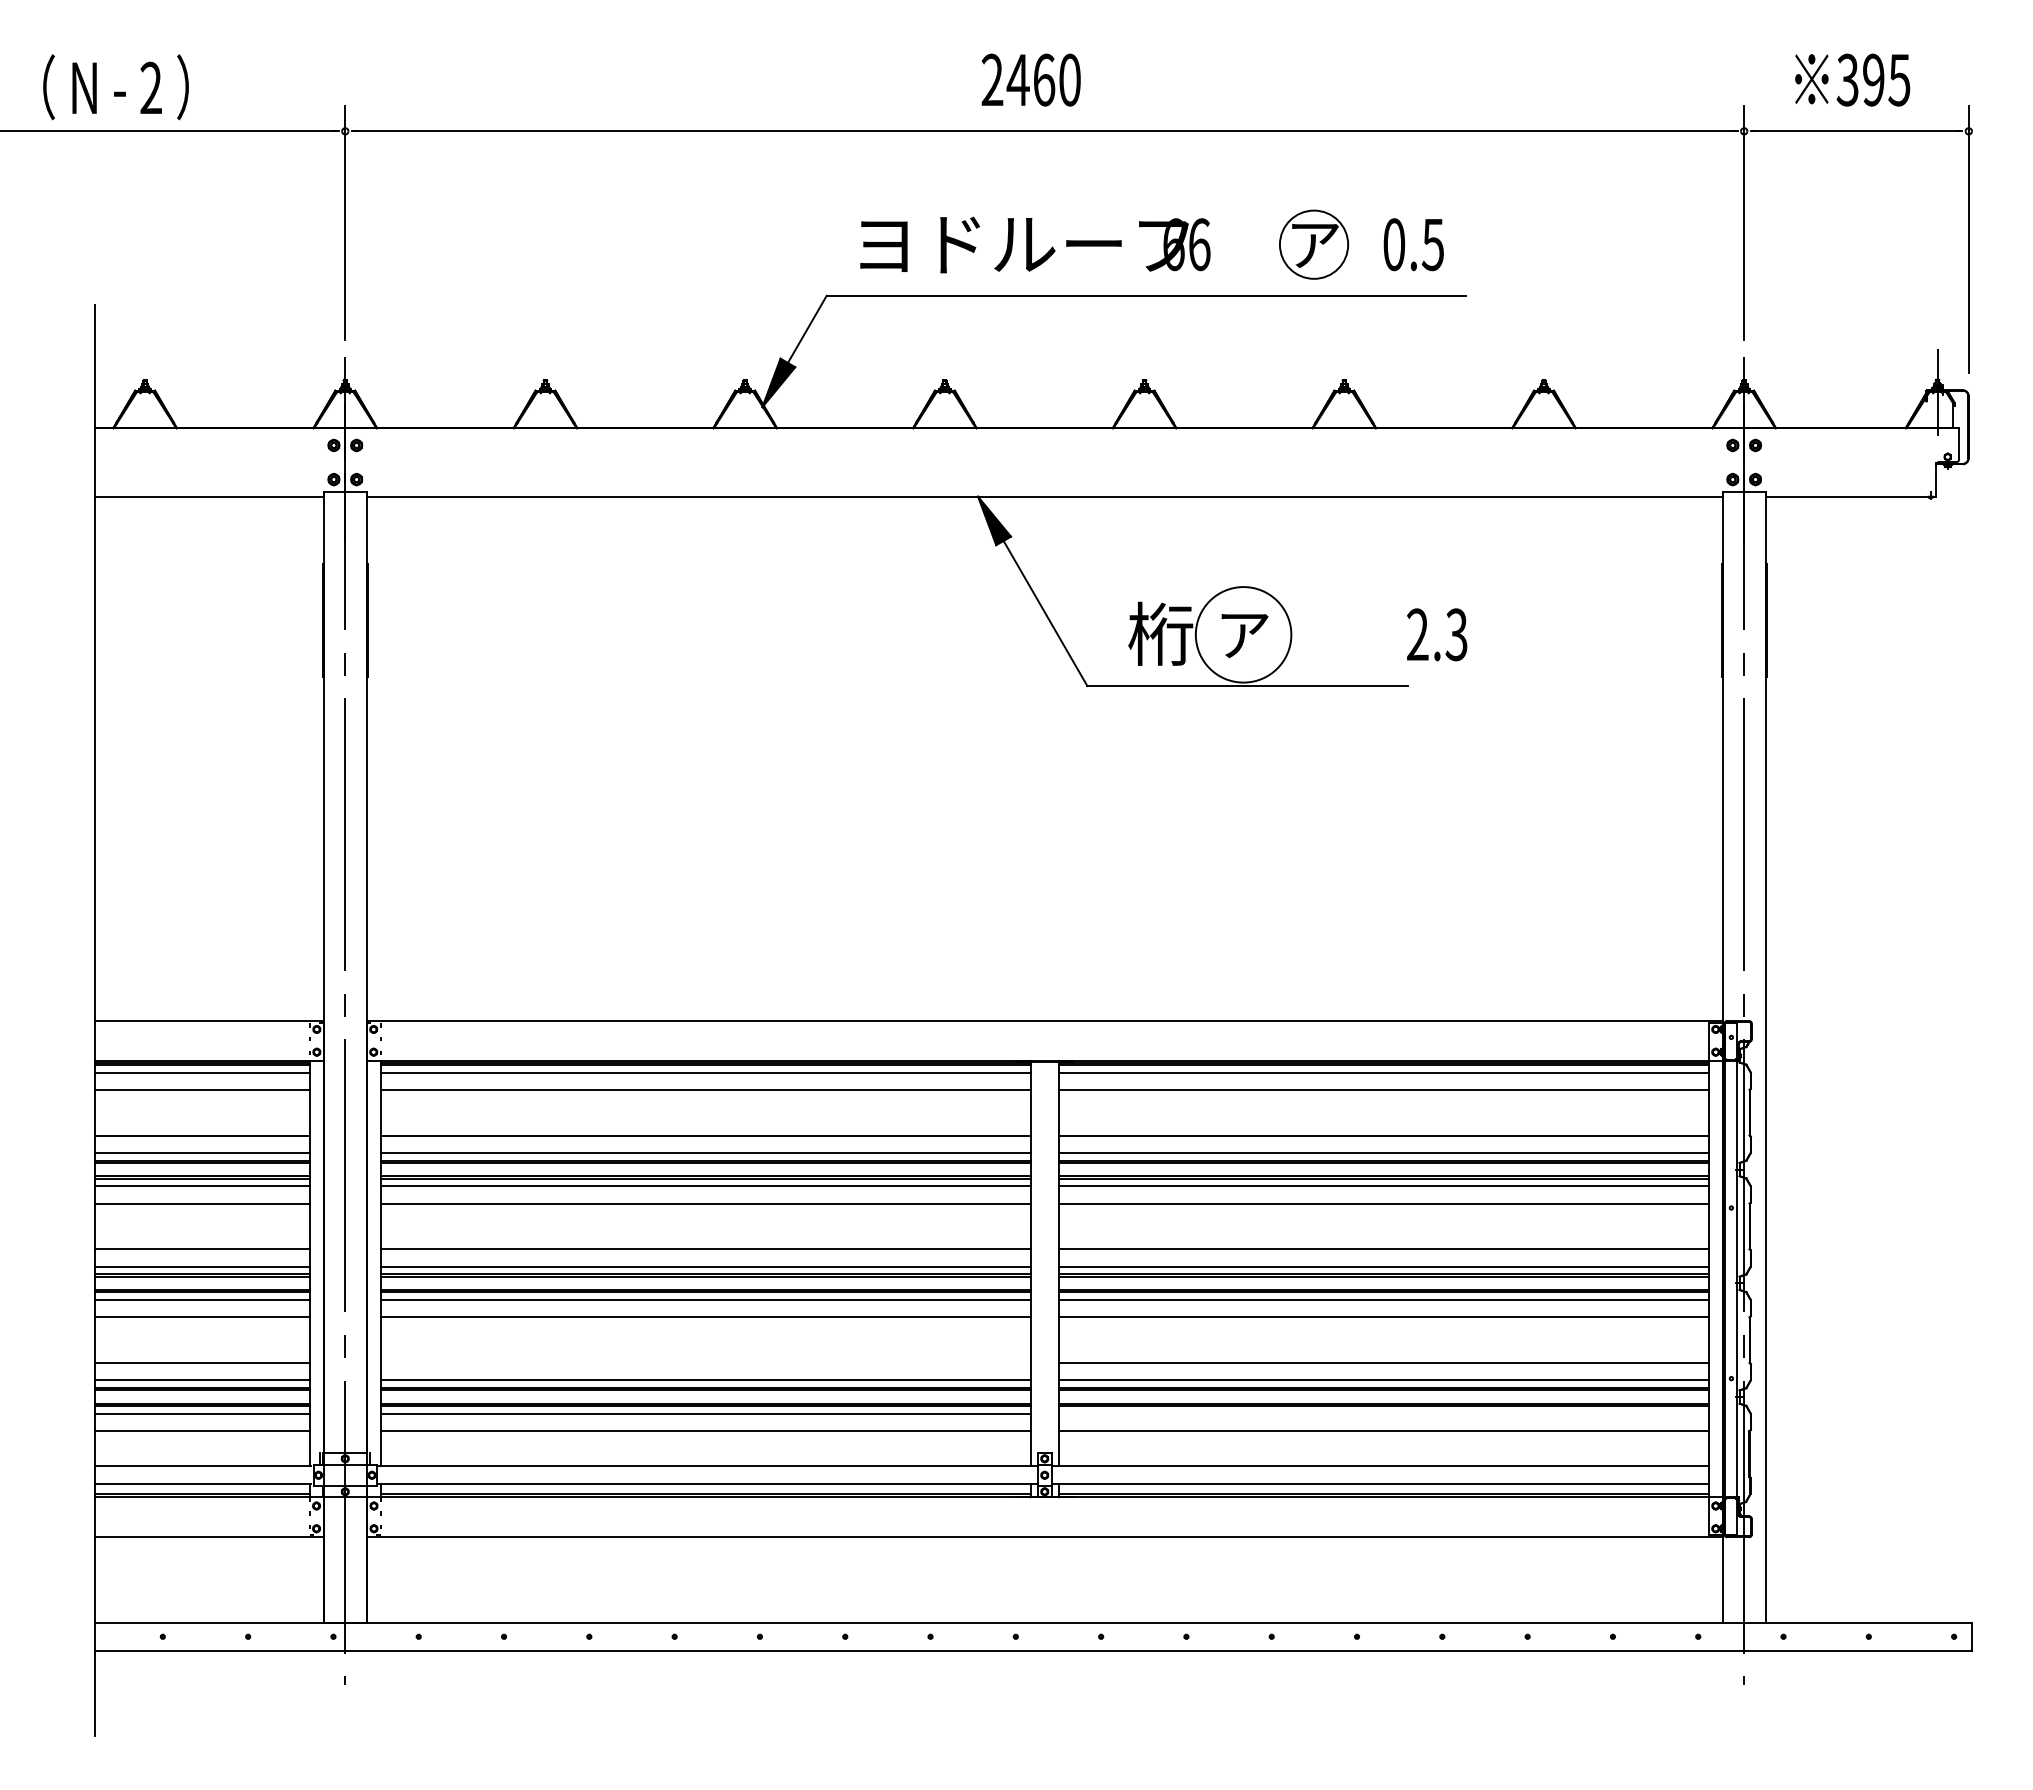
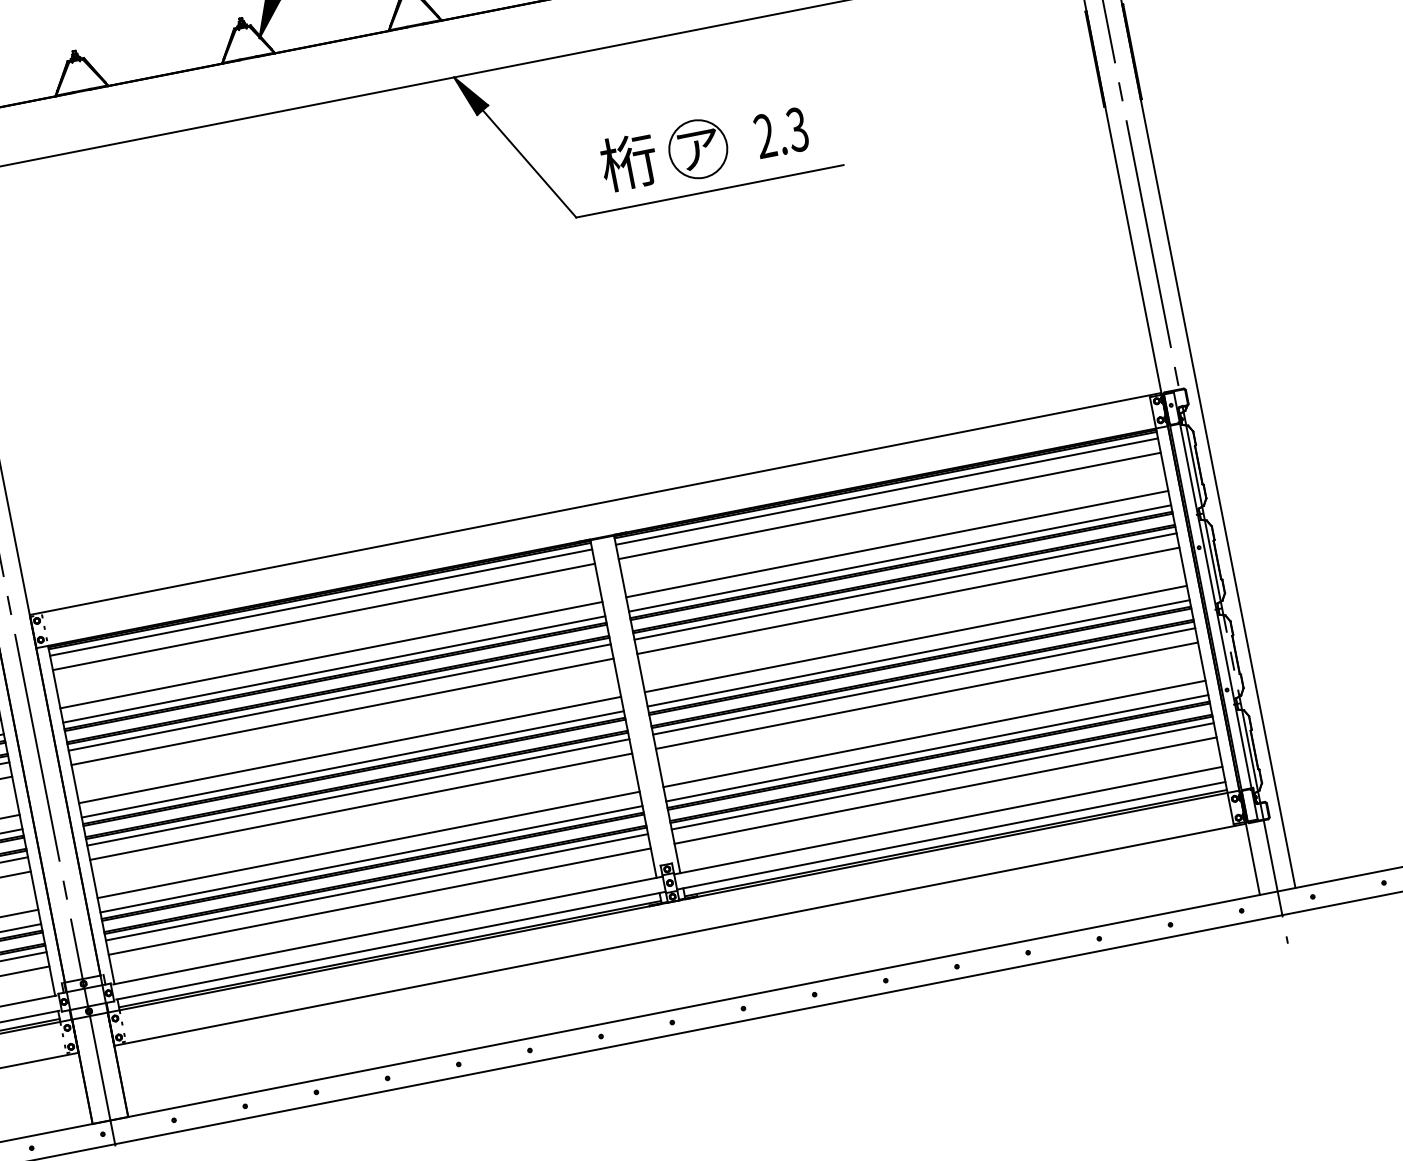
circle: (1243, 634) -> (698, 148), size x0.71
text: (1437, 634) -> (781, 132), moved
line: (705, 1363) -> (368, 845), added
line: (1383, 1413) -> (942, 776), added

